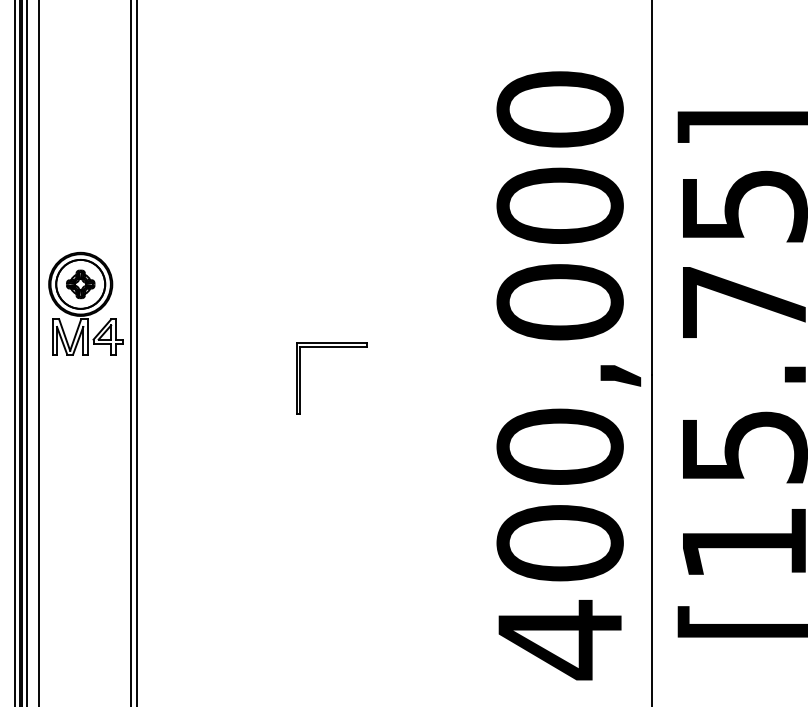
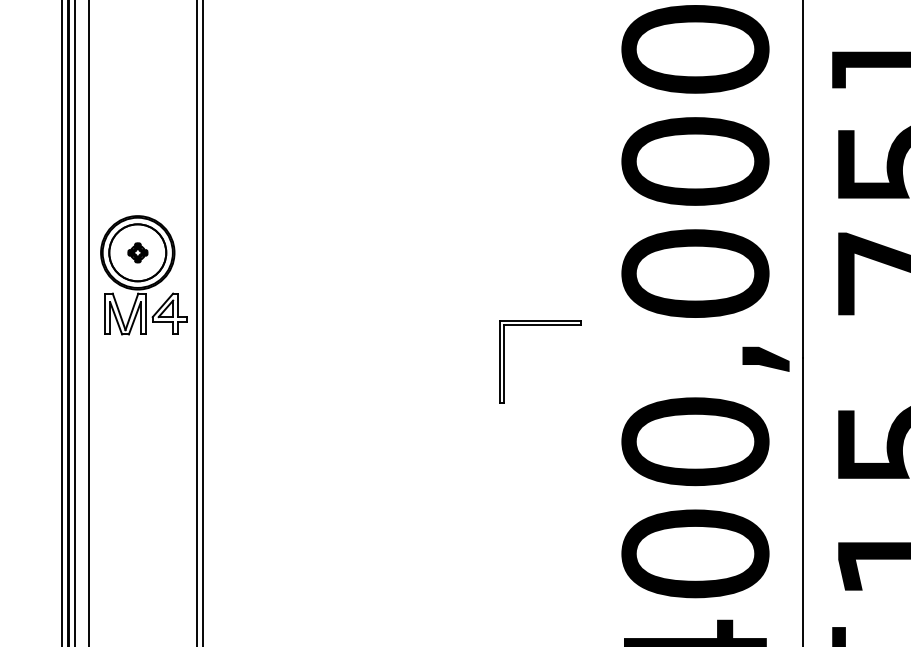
part: (80, 284) -> (137, 252), size x0.6
part: (331, 347) -> (539, 326), moved

